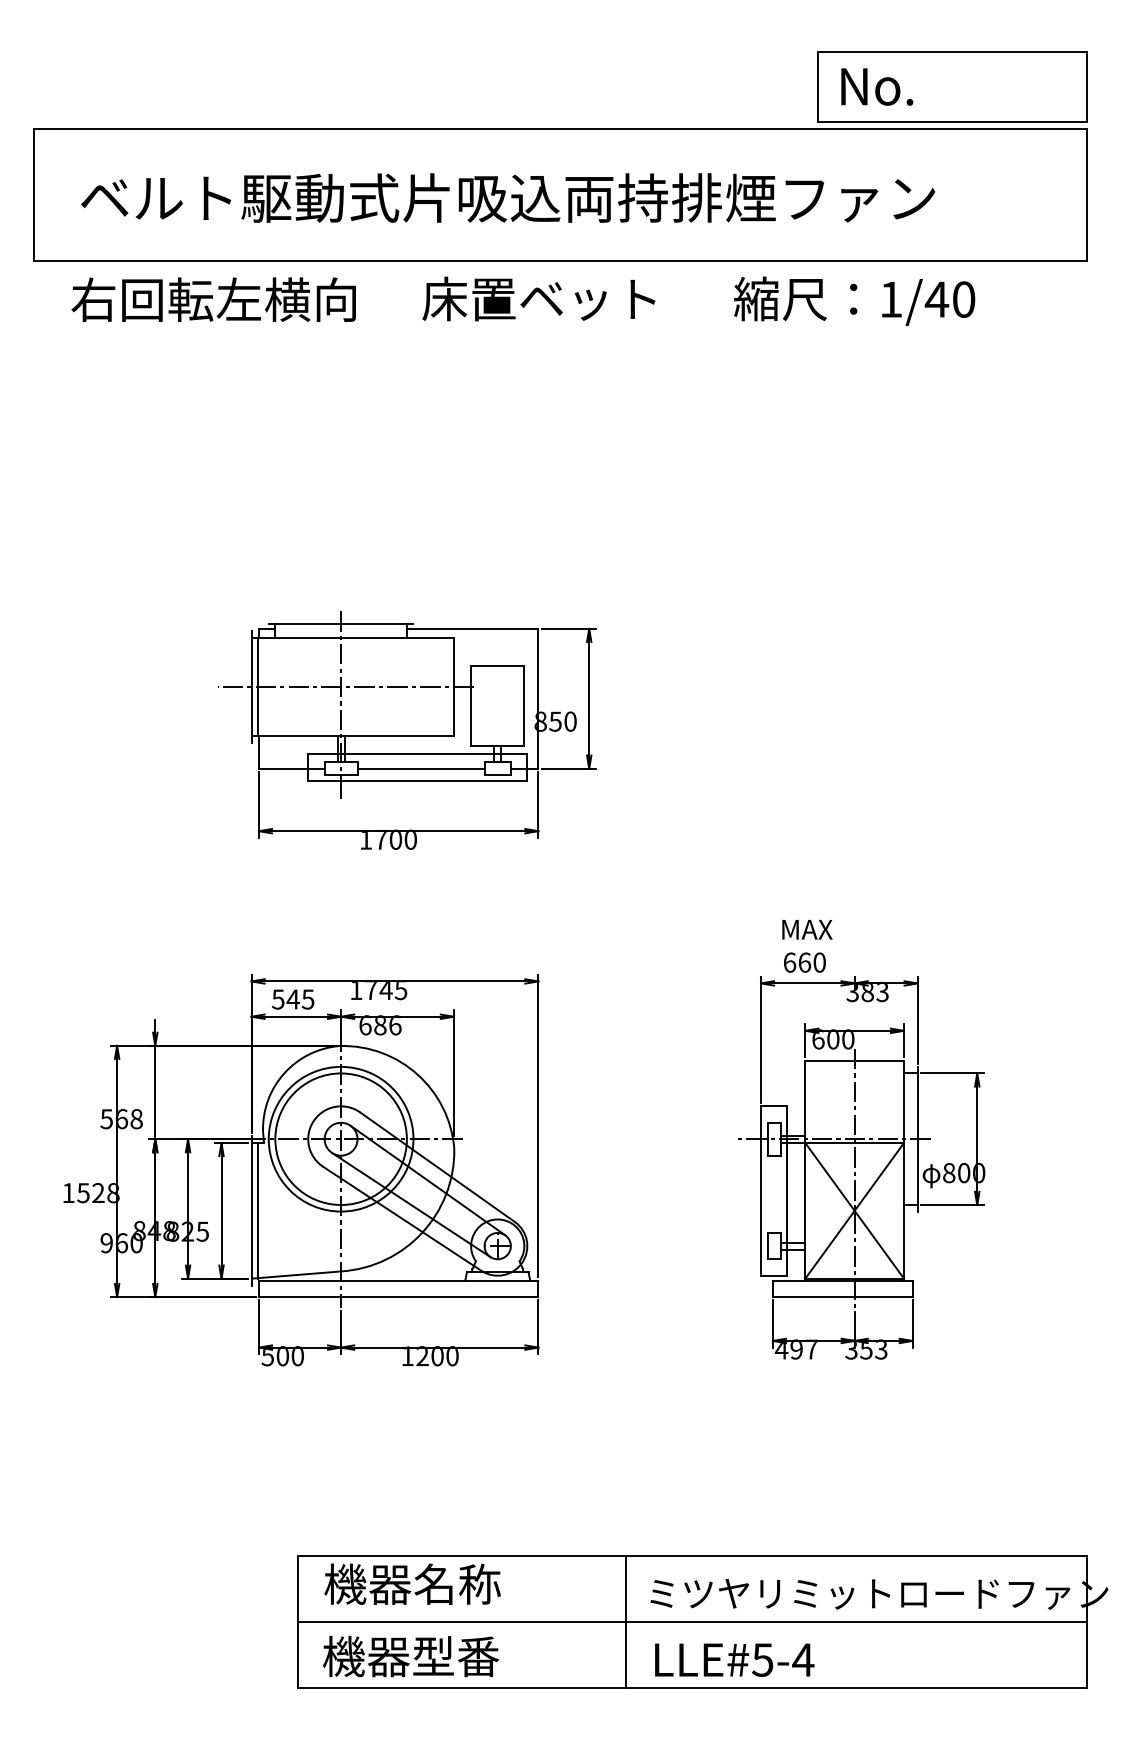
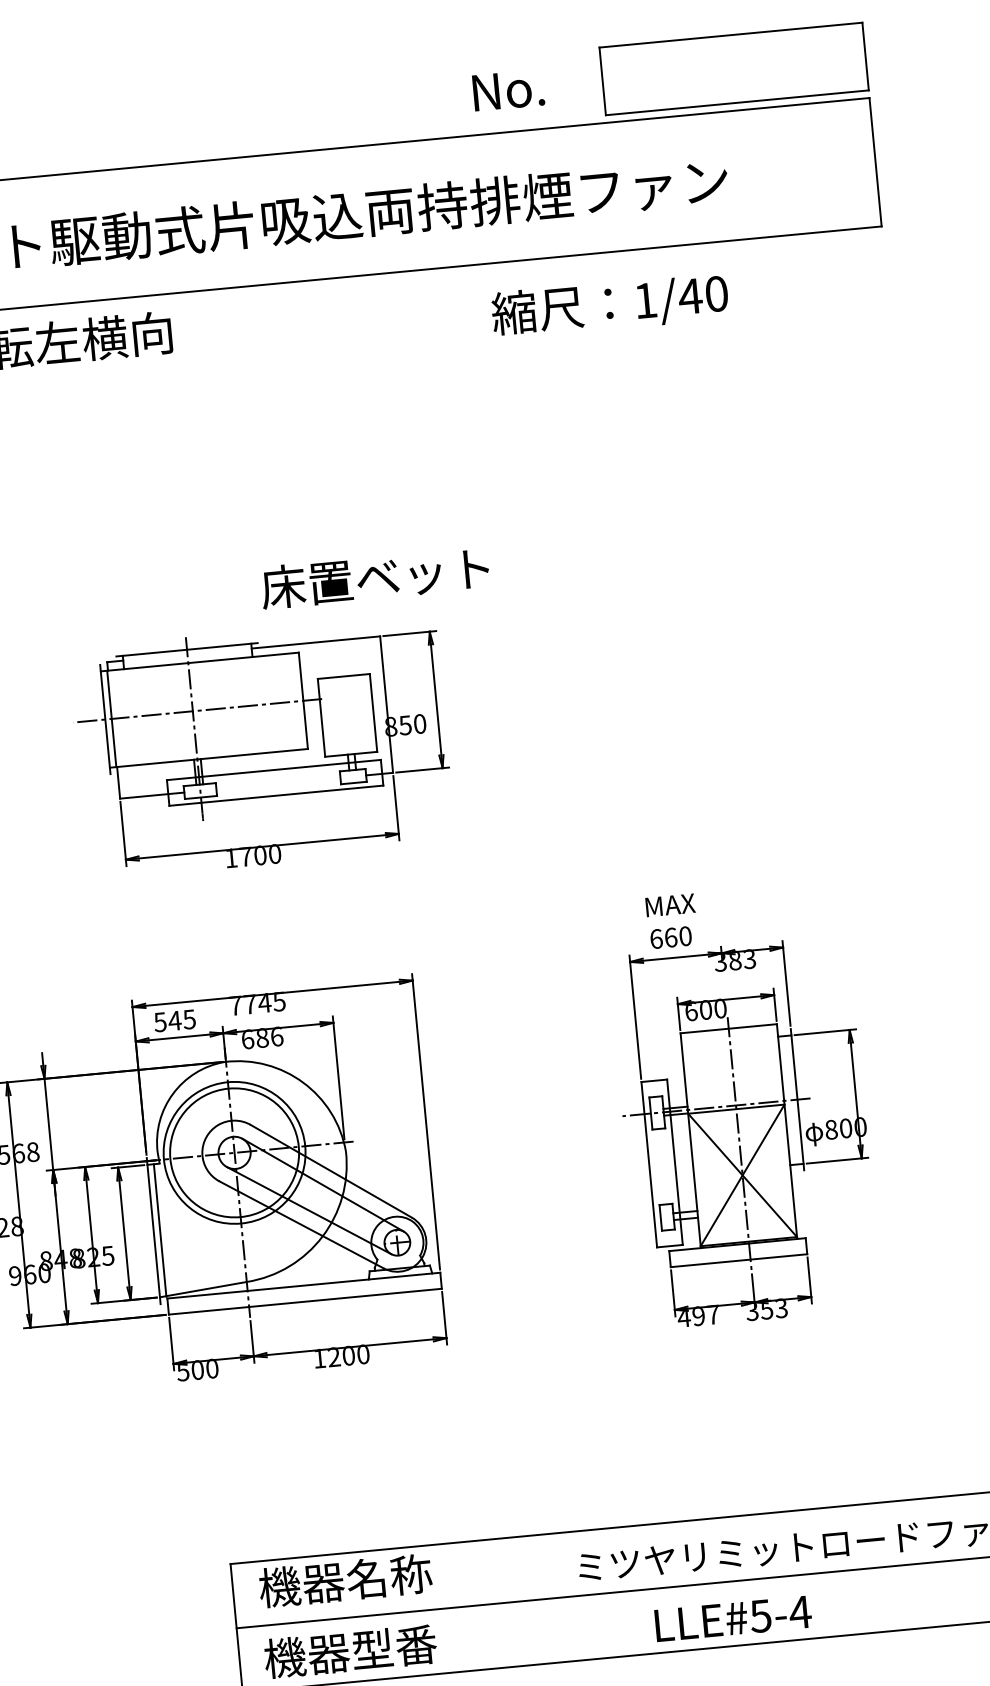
text: (877, 86) -> (508, 89), moved
text: (538, 298) -> (374, 577), moved
text: (854, 300) -> (609, 304), moved
line: (420, 768) -> (277, 783), removed
text: (356, 990) -> (235, 1006), 1745 -> 7745
line: (626, 1621) -> (557, 1597), removed
text: (734, 1659) -> (733, 1618), moved

